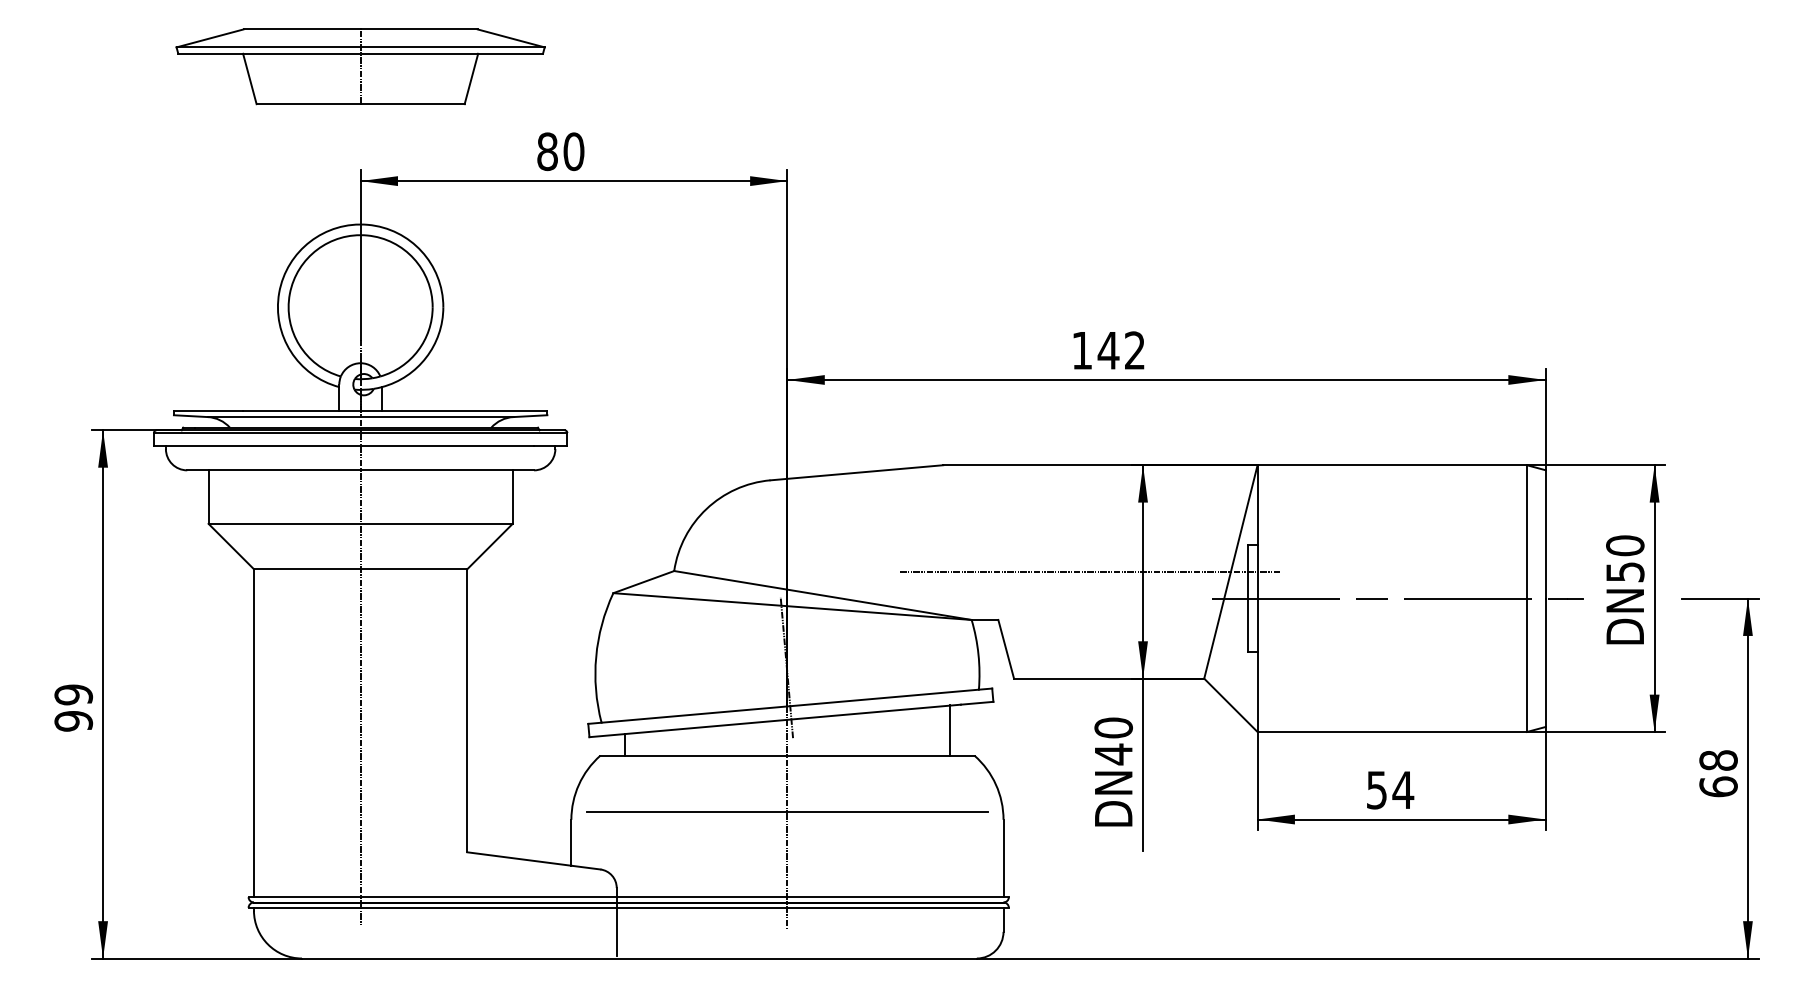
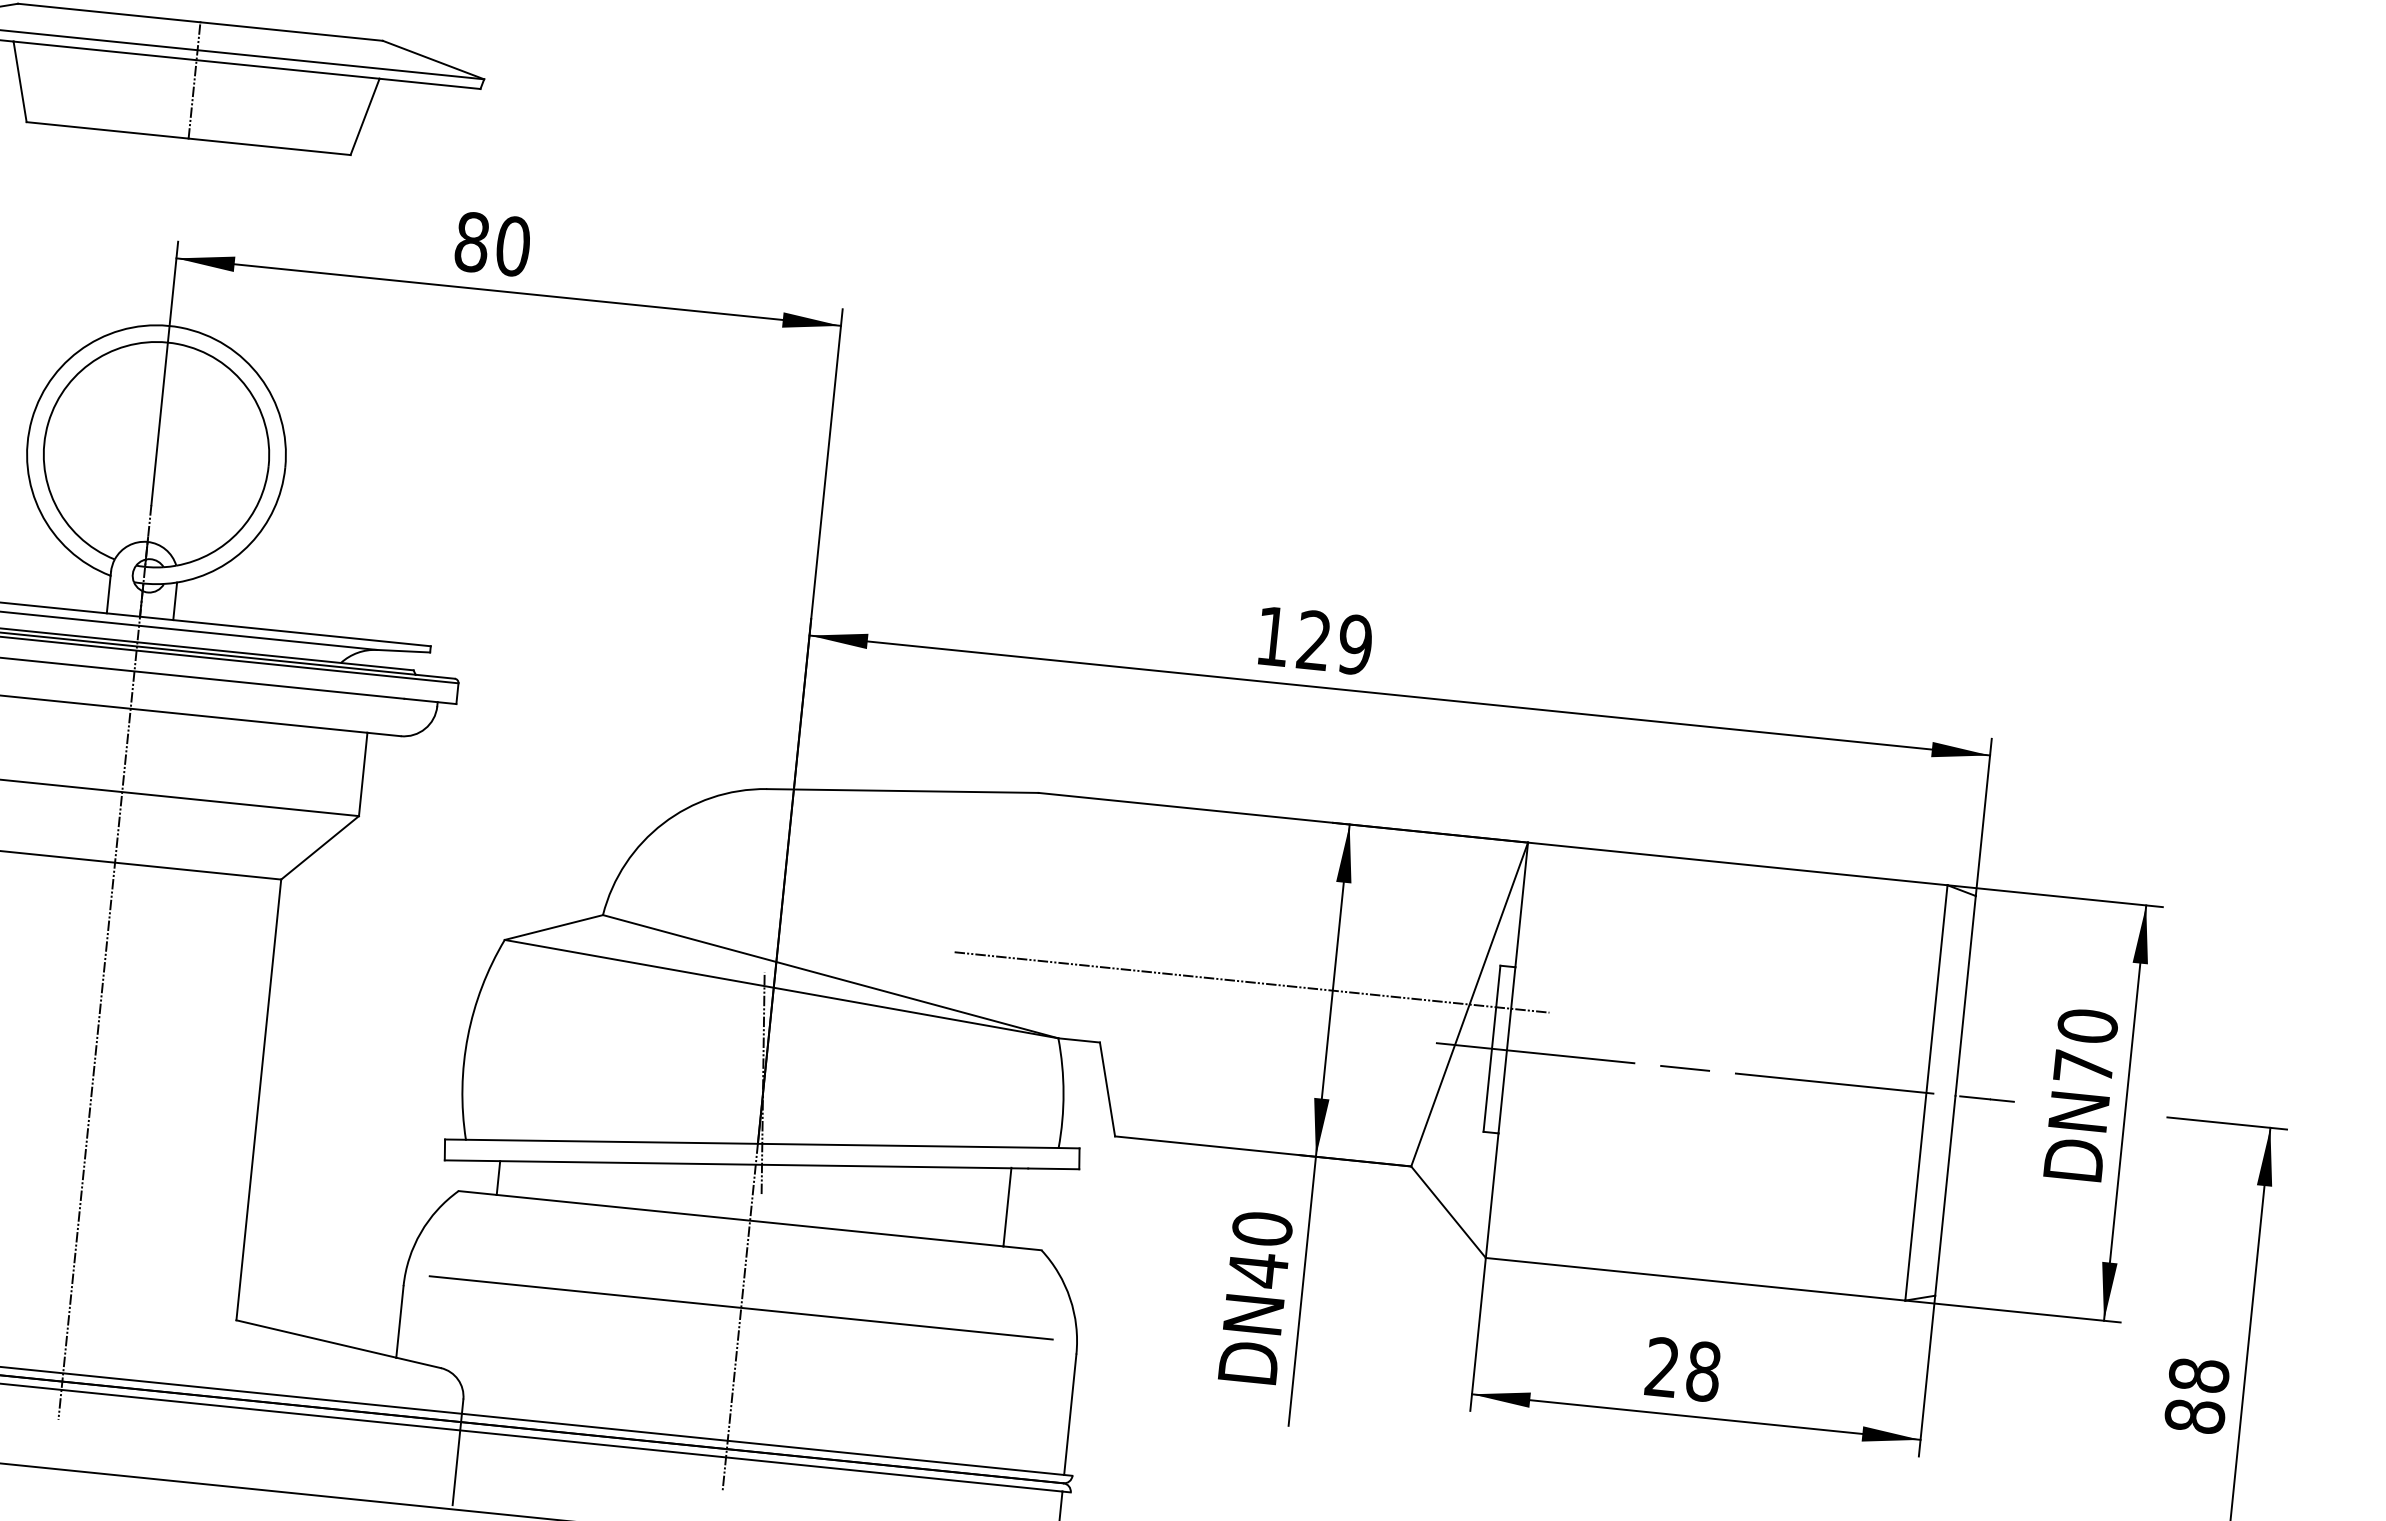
text: (1121, 350) -> (1334, 642), 142 -> 129
text: (1625, 572) -> (2083, 1067), 50 -> 70
text: (1718, 786) -> (2194, 1415), 68 -> 88
text: (1390, 789) -> (1683, 1368), 54 -> 28

